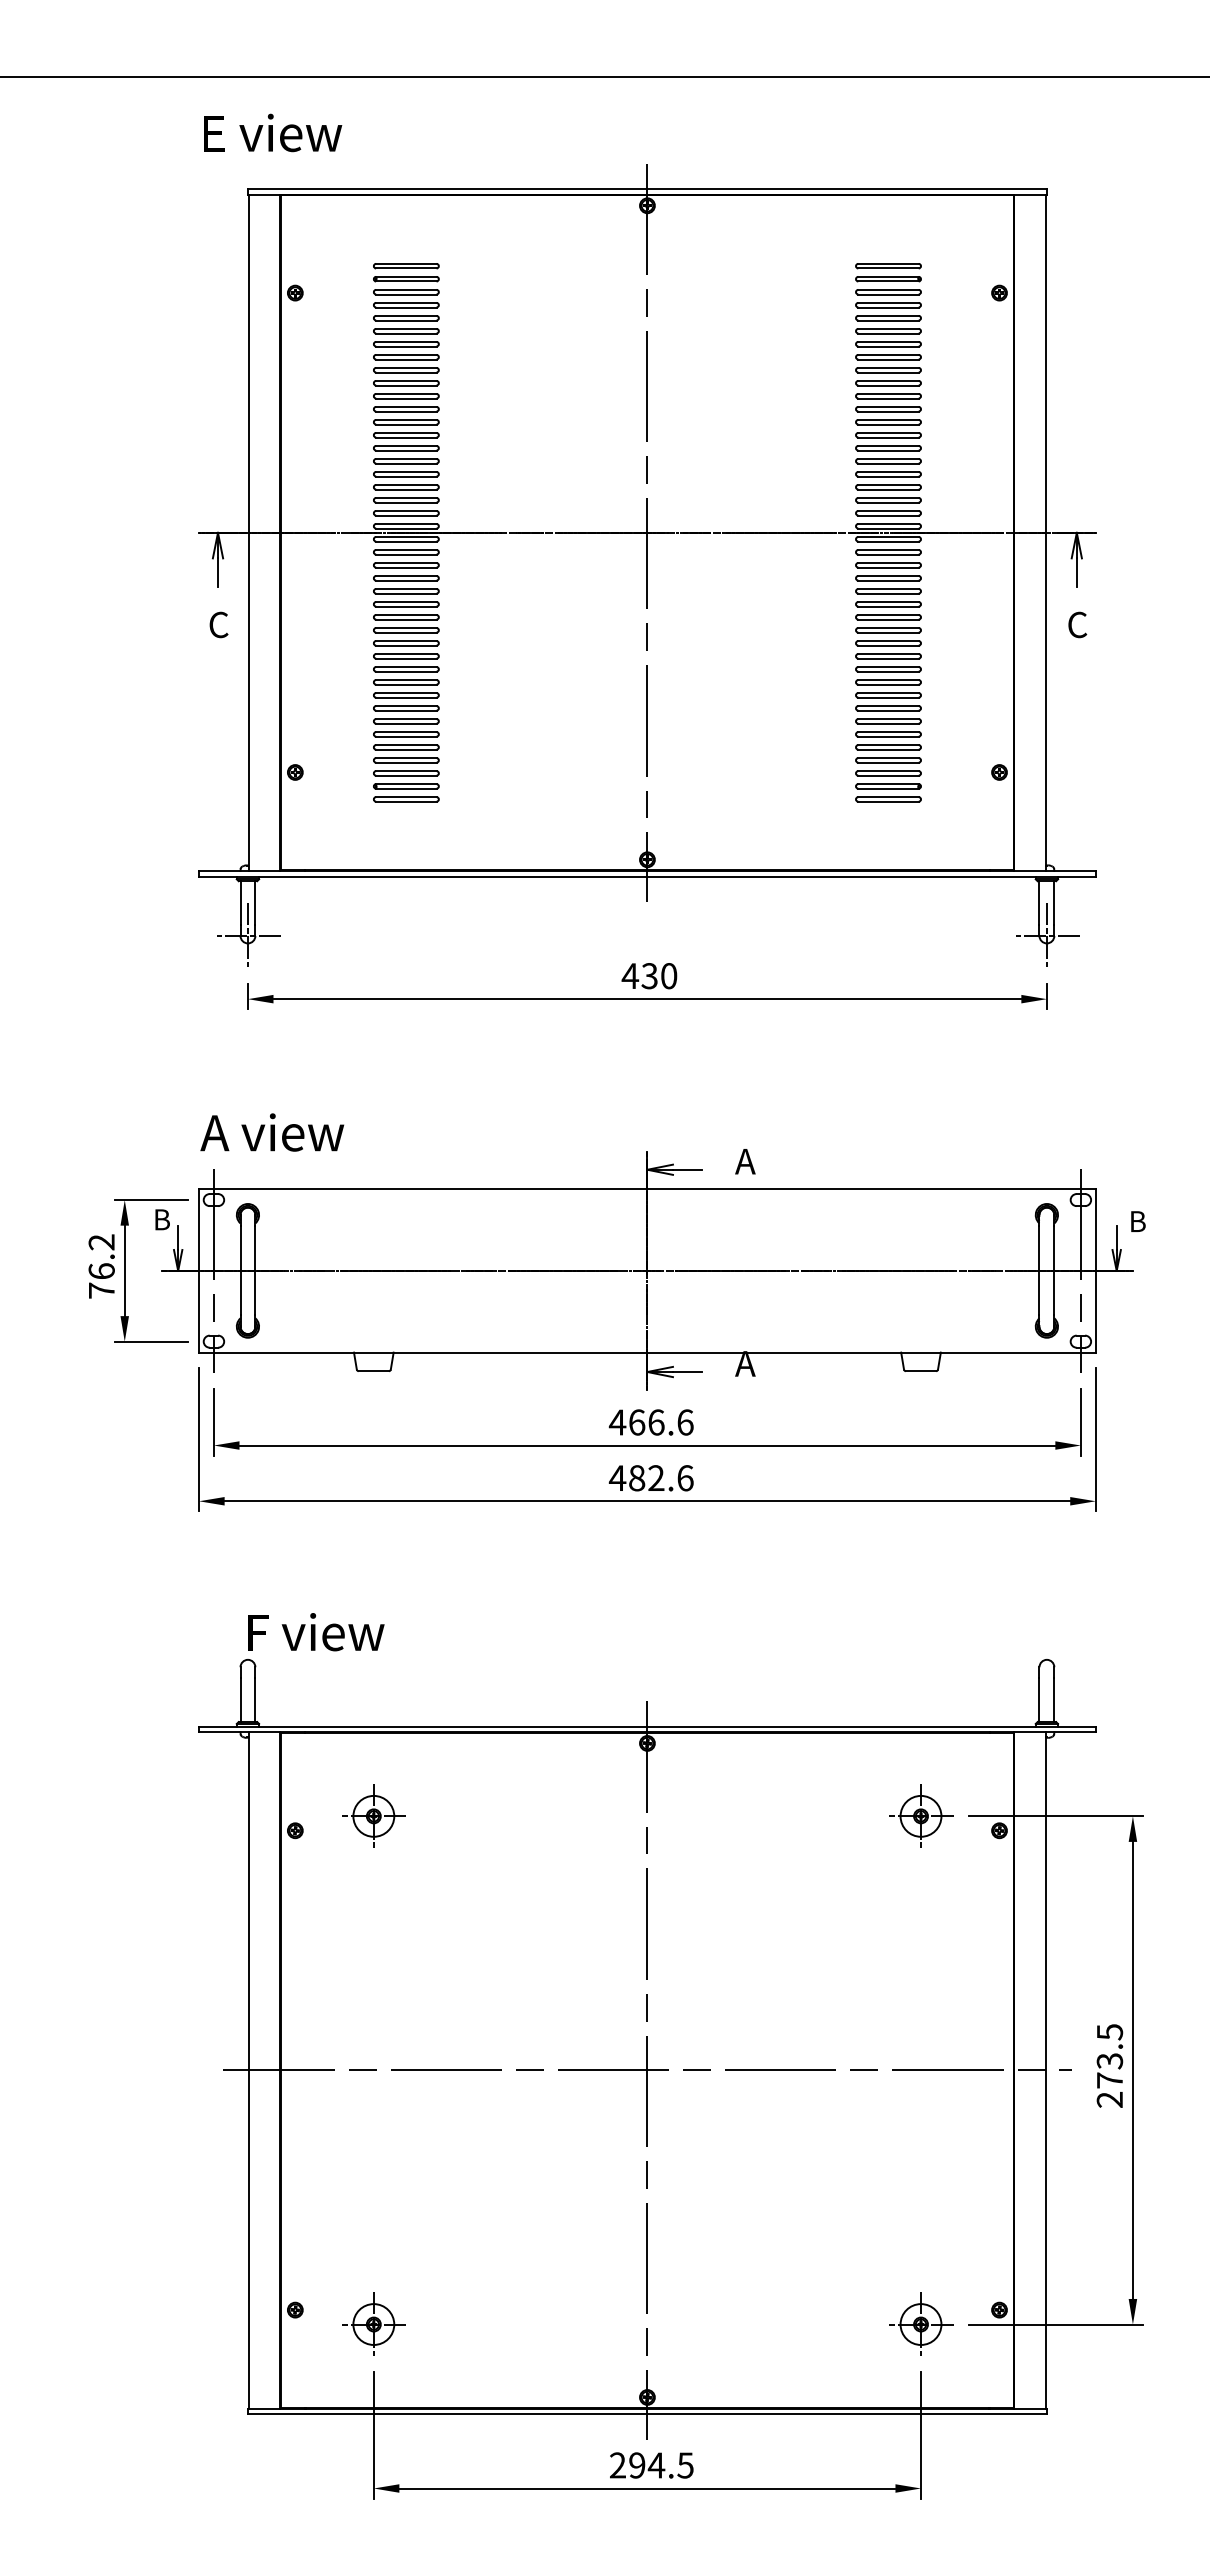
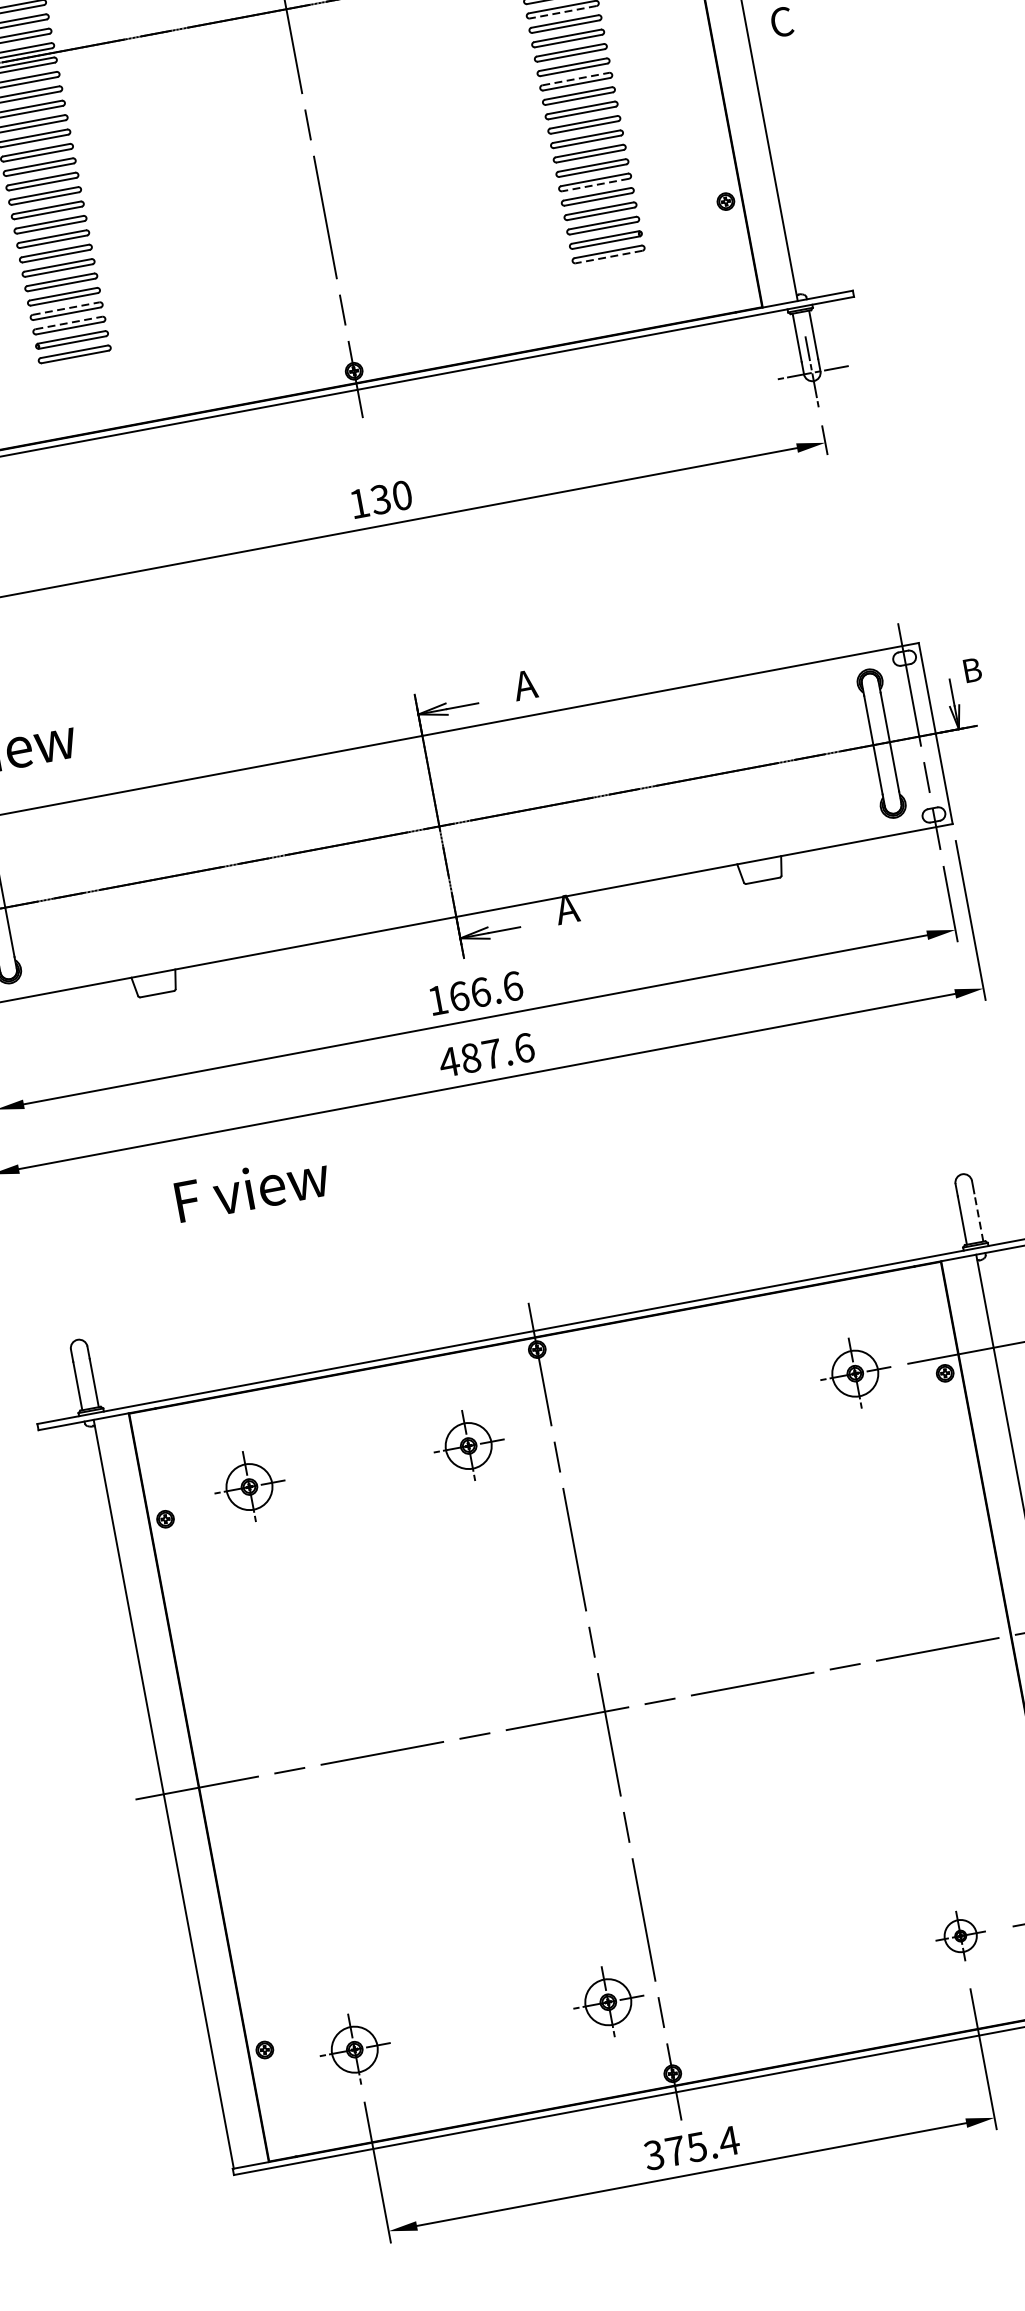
line: (888, 580) -> (563, 12), solid -> dashed
line: (889, 641) -> (576, 79), solid -> dashed
line: (888, 736) -> (595, 184), solid -> dashed
line: (406, 758) -> (66, 309), solid -> dashed
line: (406, 771) -> (69, 323), solid -> dashed
line: (888, 801) -> (609, 256), solid -> dashed
text: (630, 975) -> (359, 502), 430 -> 130
text: (617, 1422) -> (437, 1000), 466.6 -> 166.6
text: (656, 1477) -> (492, 1053), 482.6 -> 487.6
text: (316, 1632) -> (252, 1188), moved
line: (1054, 1700) -> (979, 1217), solid -> dashed
part: (571, 1815) -> (468, 1445), added
part: (602, 2323) -> (607, 2001), added
part: (921, 2323) -> (960, 1935), size x0.7
text: (651, 2465) -> (691, 2148), 294.5 -> 375.4

